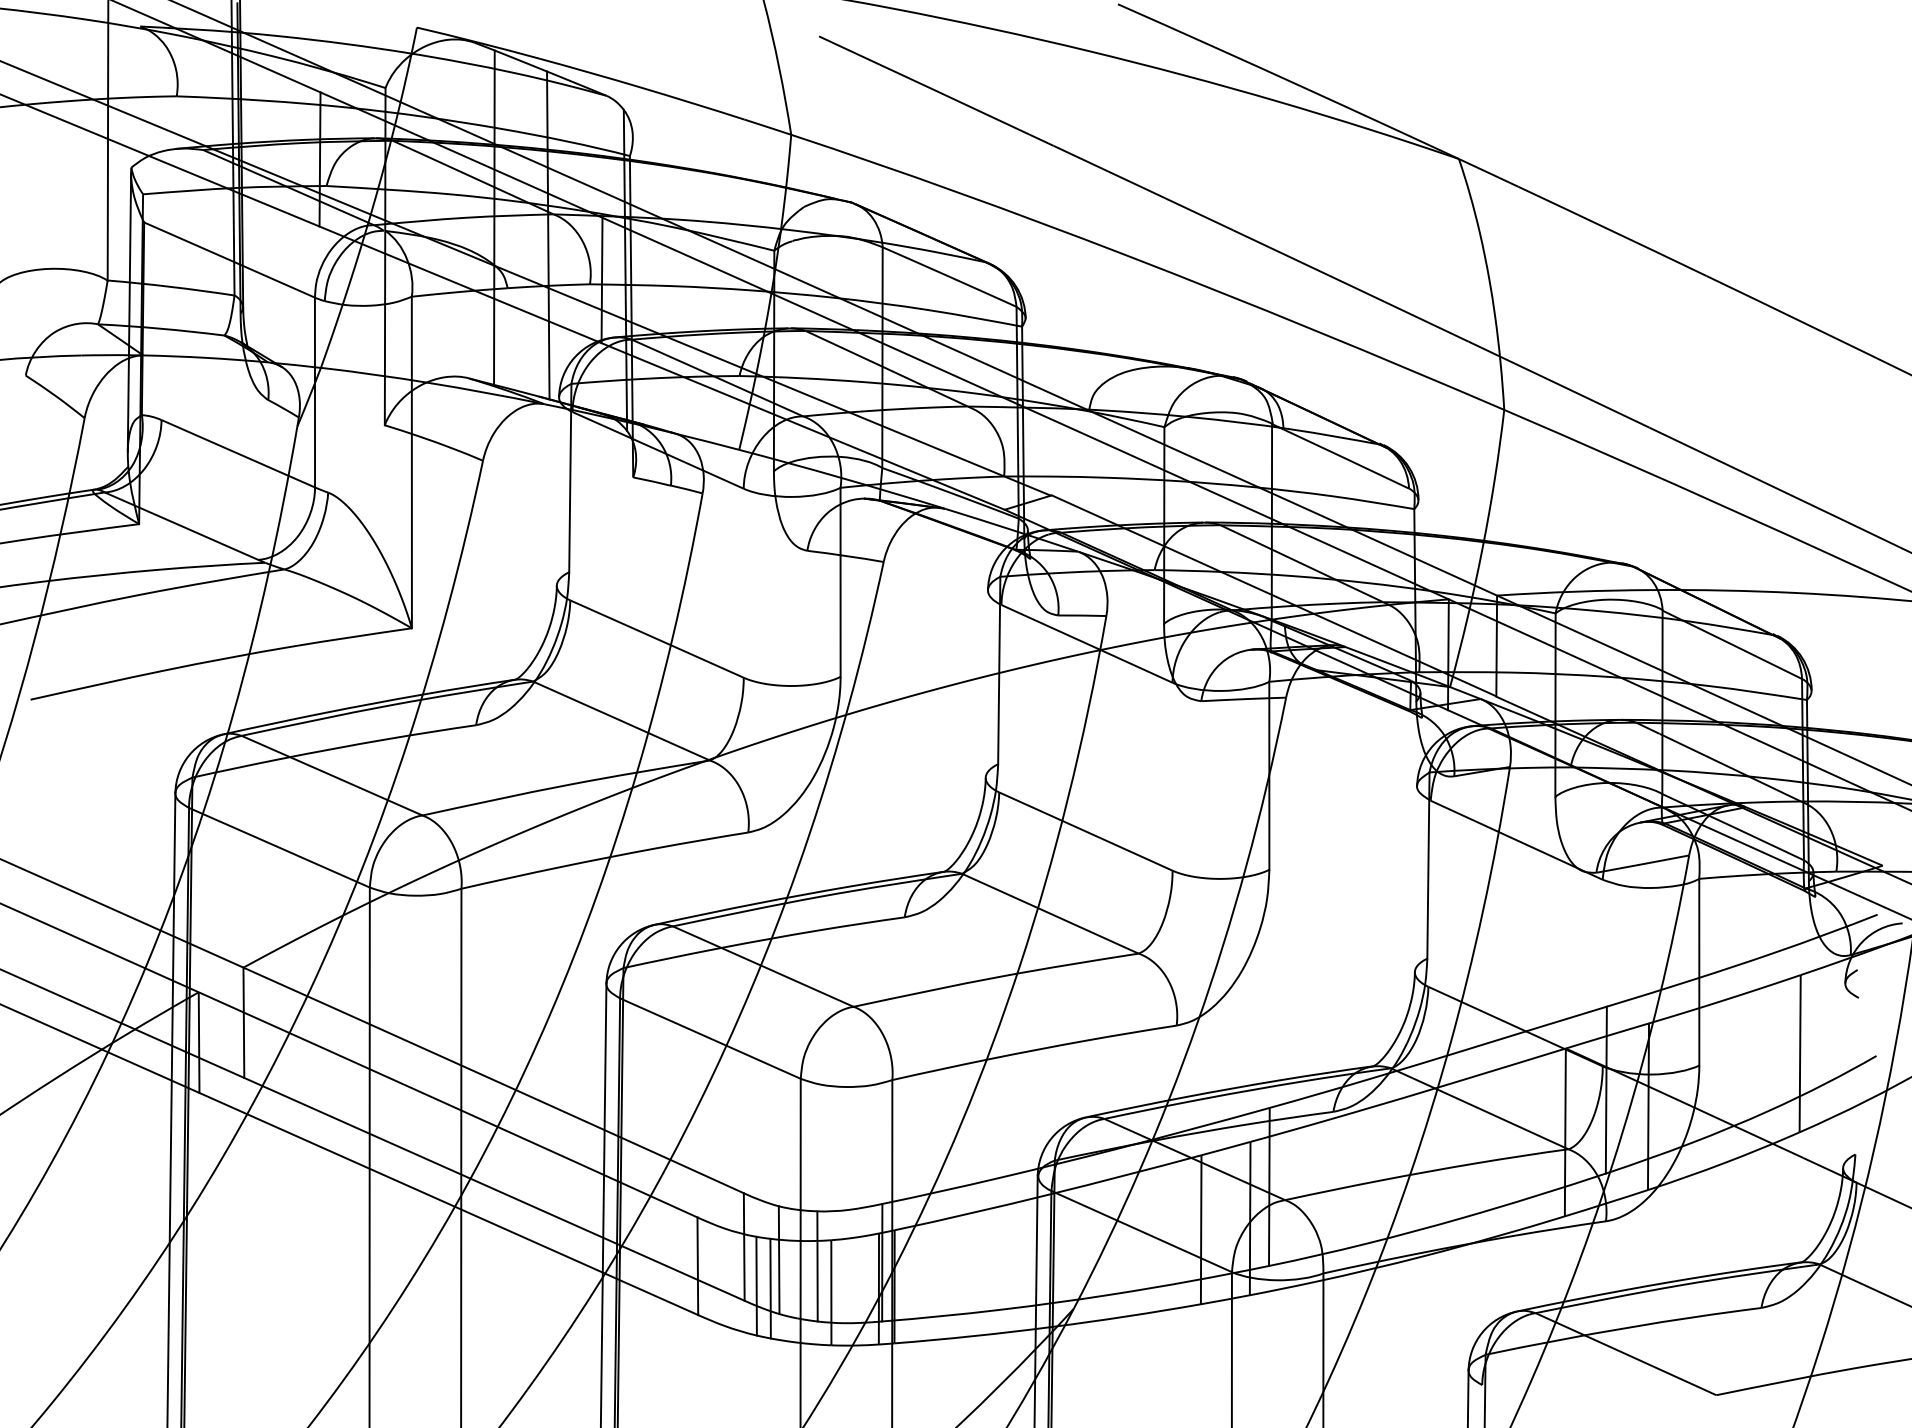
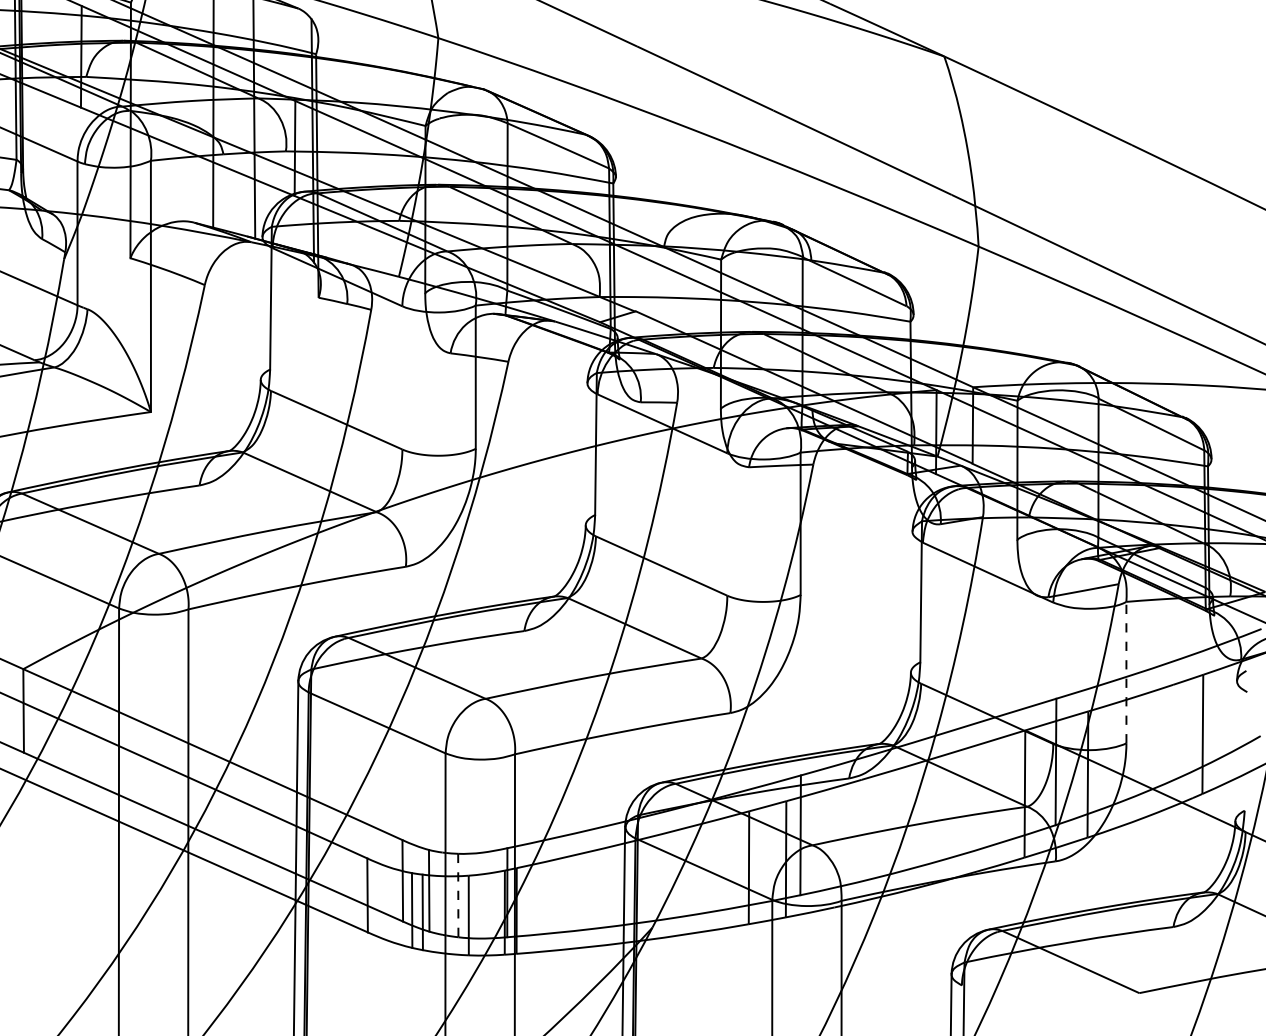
line: (1699, 971) -> (1126, 672), solid -> dashed
line: (817, 1266) -> (458, 895), solid -> dashed

